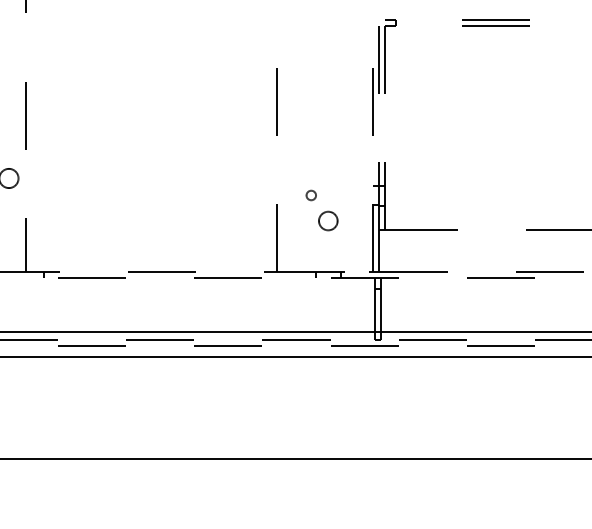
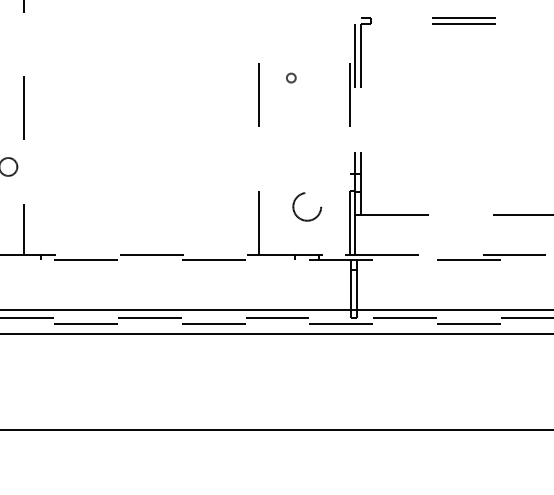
circle: (310, 195) -> (290, 78), moved
circle: (328, 220) -> (307, 206), size x1.6

